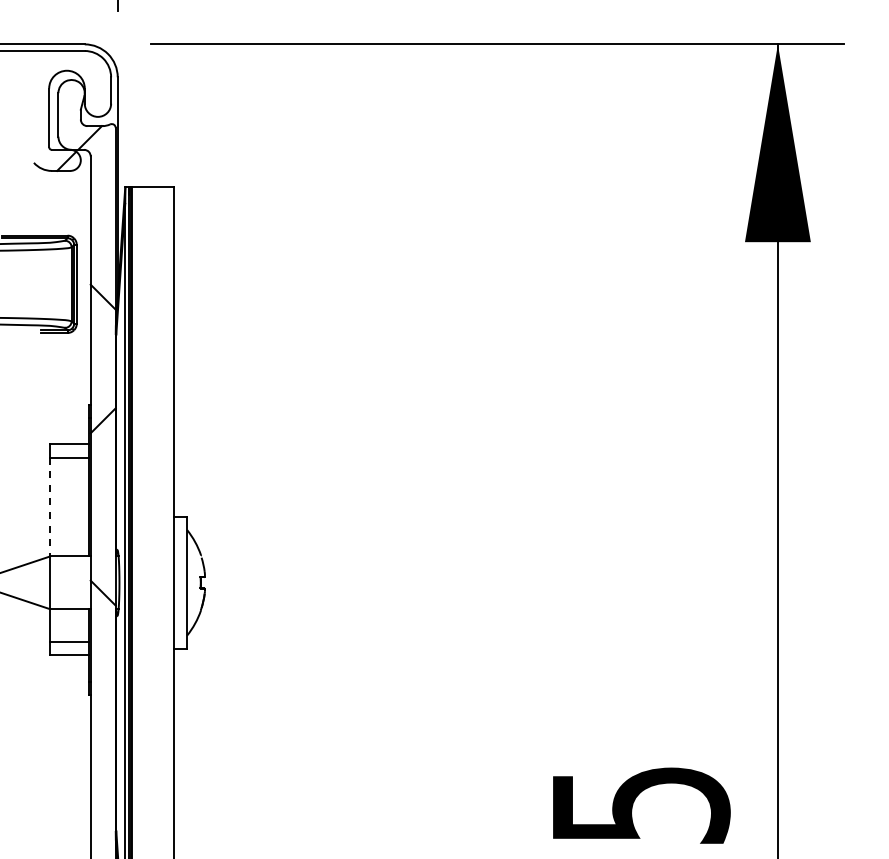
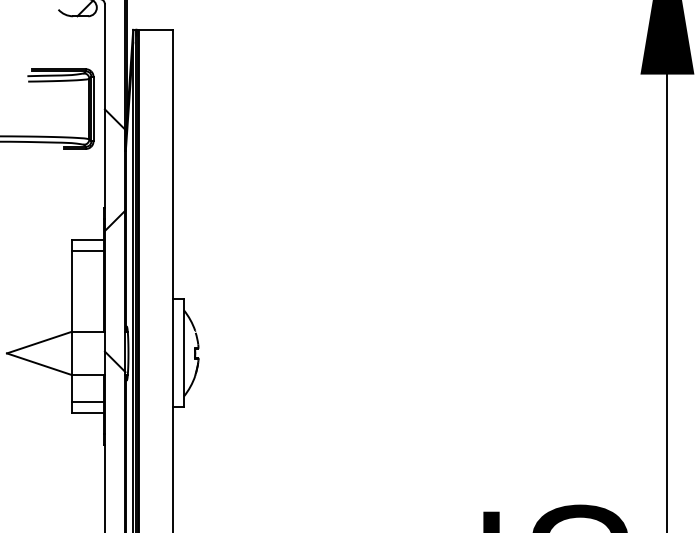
line: (49, 507) -> (71, 291), dashed -> solid

